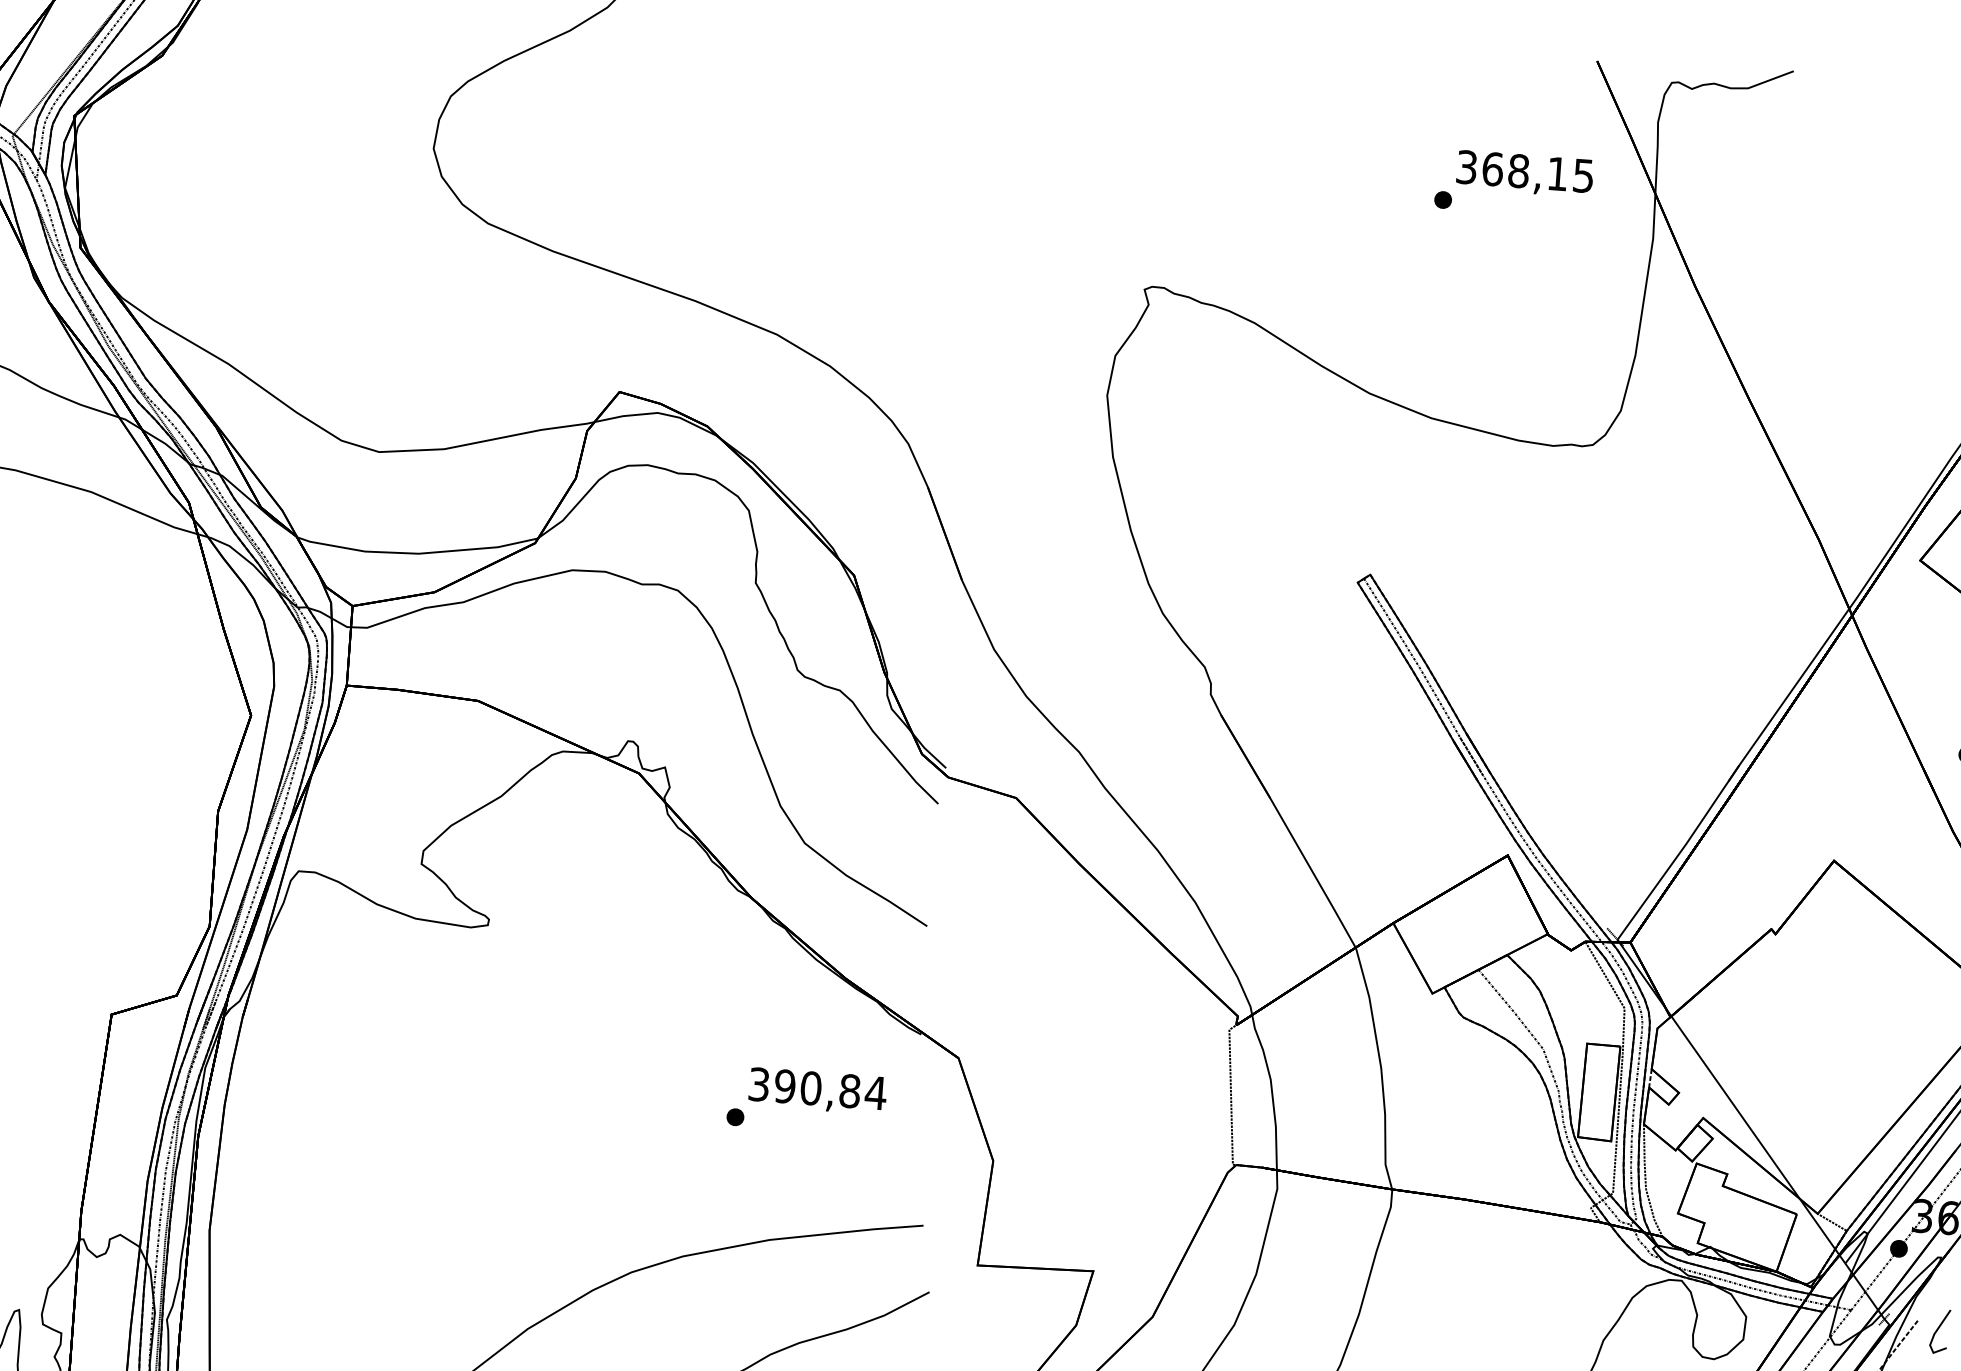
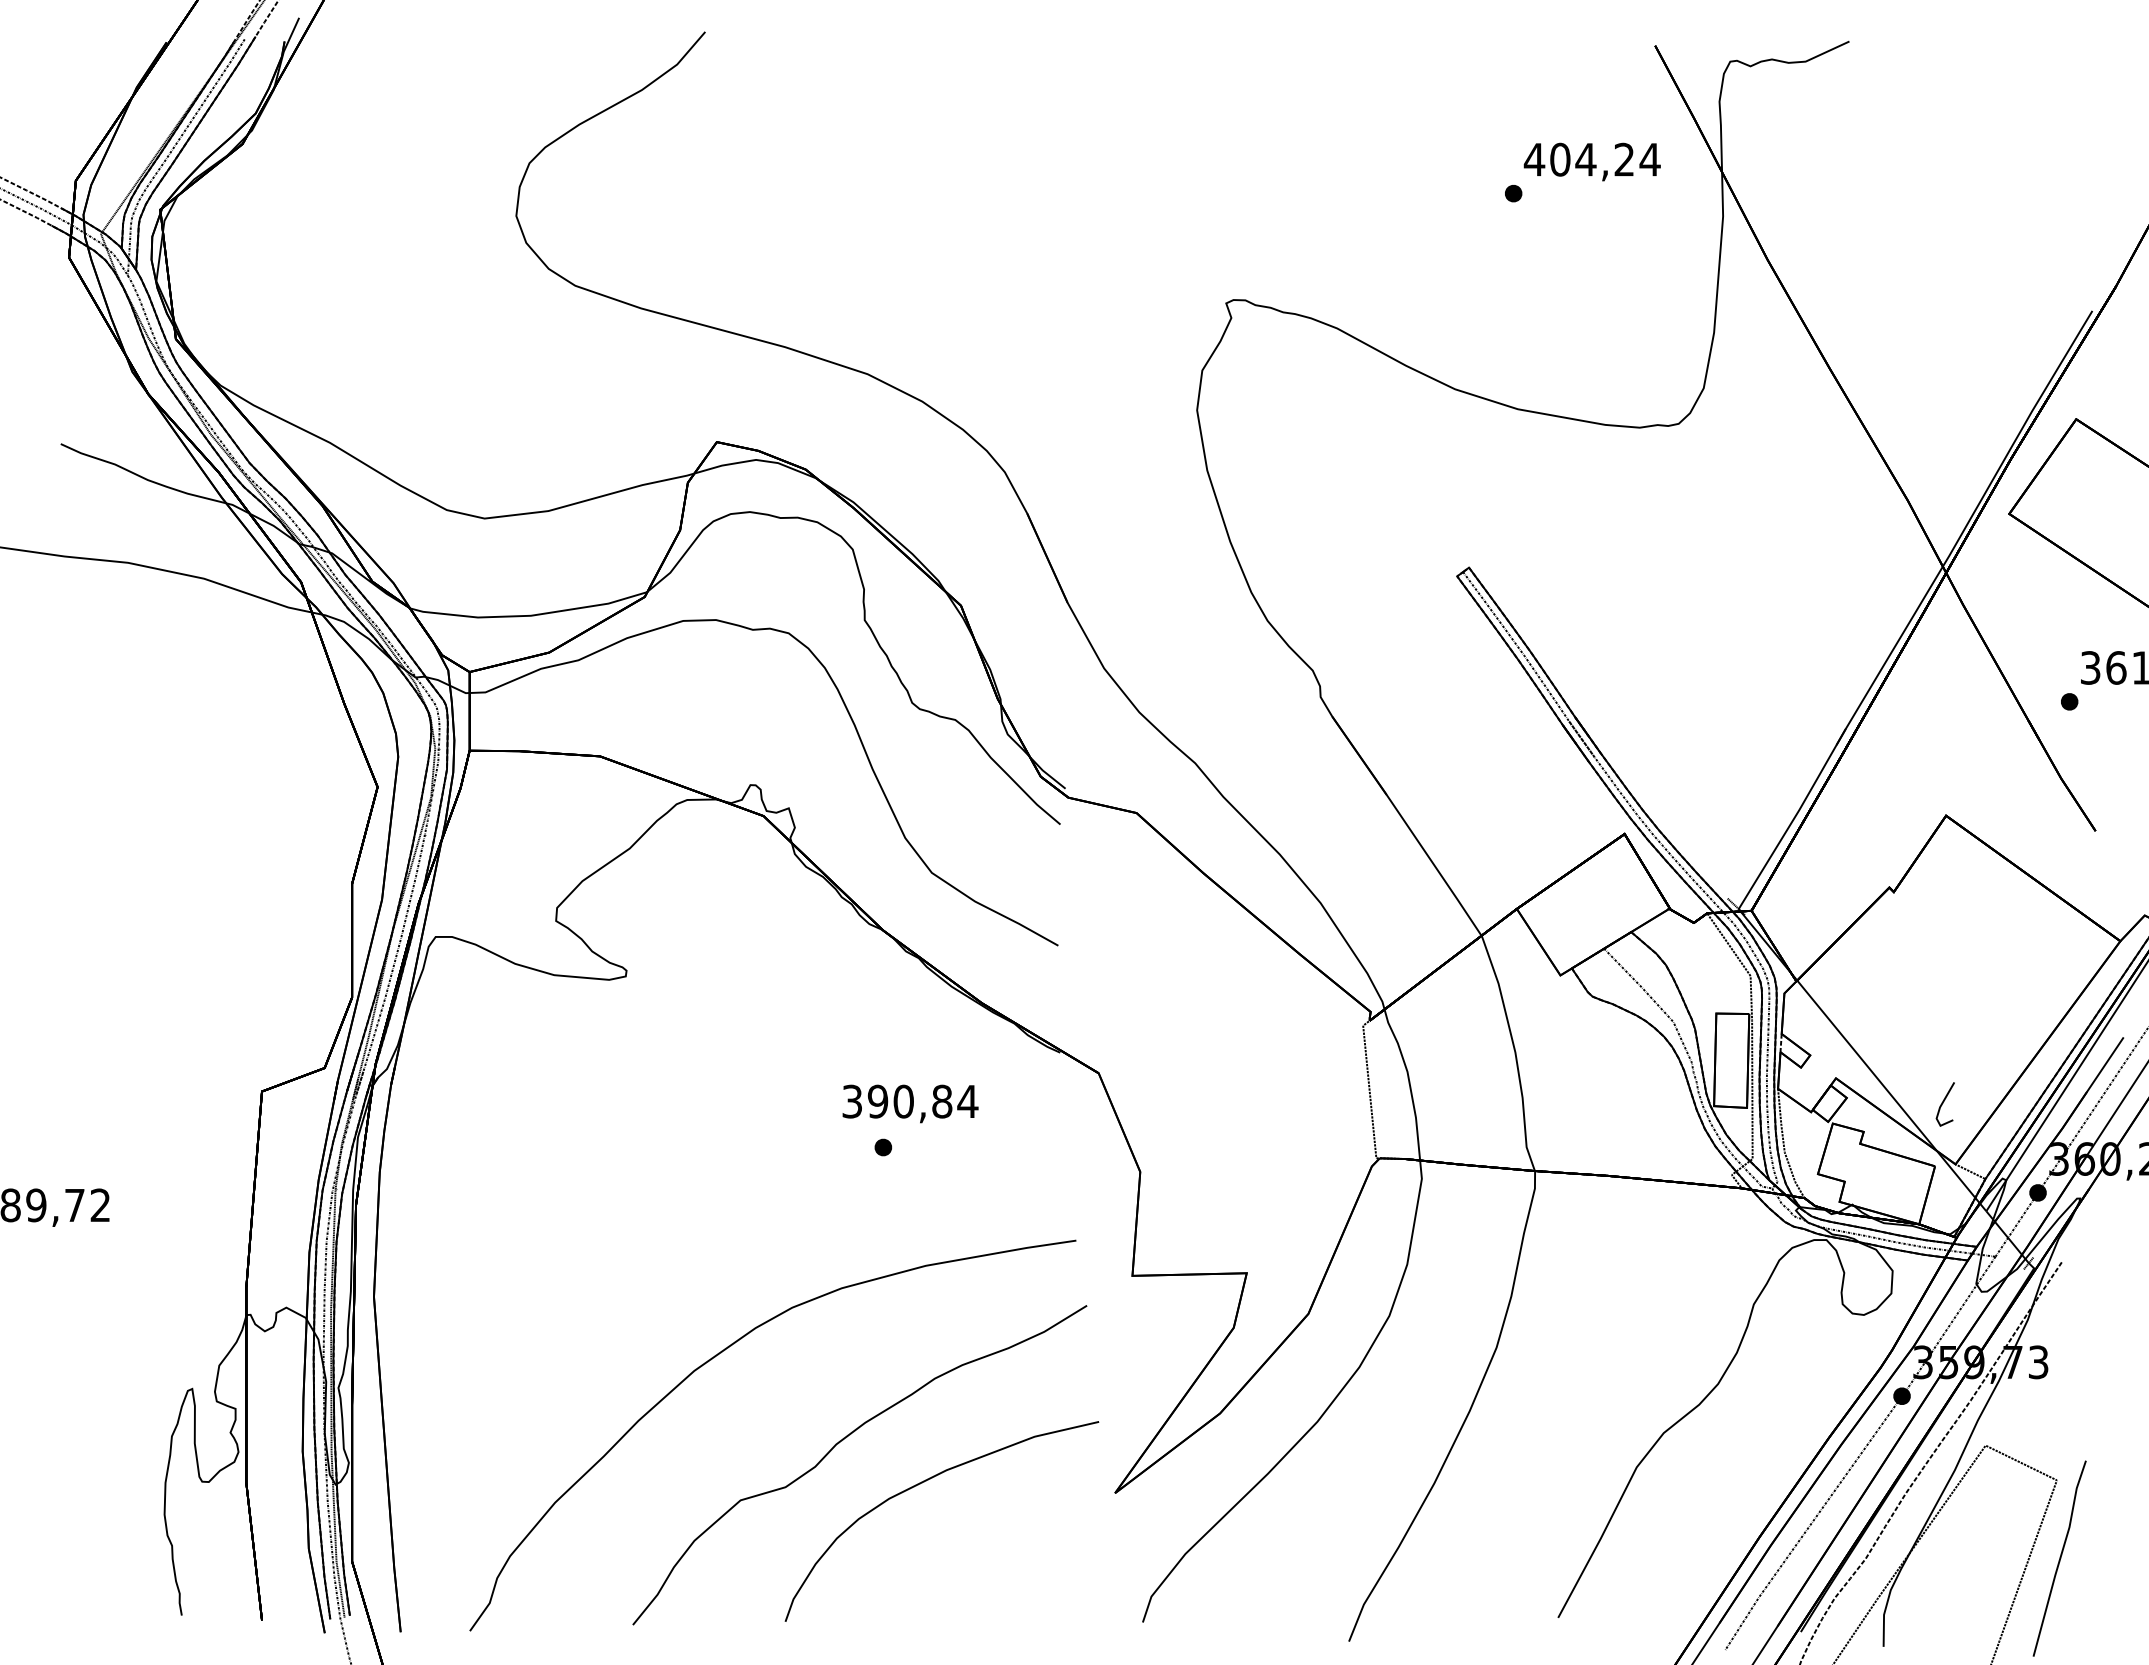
text: (1524, 171) -> (1591, 159), 368,15 -> 404,24
text: (817, 1090) -> (910, 1103), moved
line: (1938, 1330) -> (1943, 1103), moved

